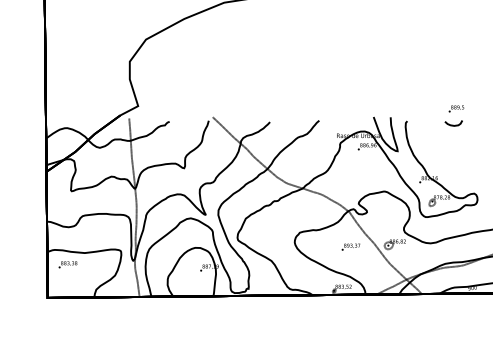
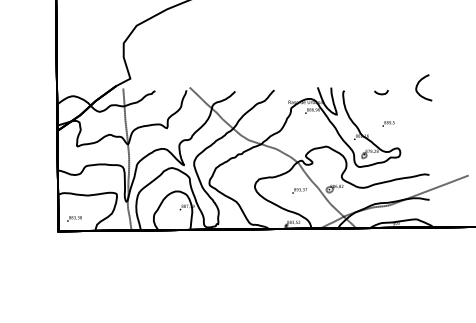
text: (456, 108) -> (388, 123), moved
text: (67, 264) -> (74, 218), moved

